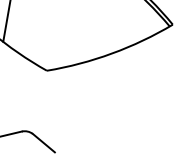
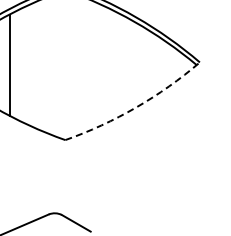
arc: (112, 53) -> (136, 107), solid -> dashed

